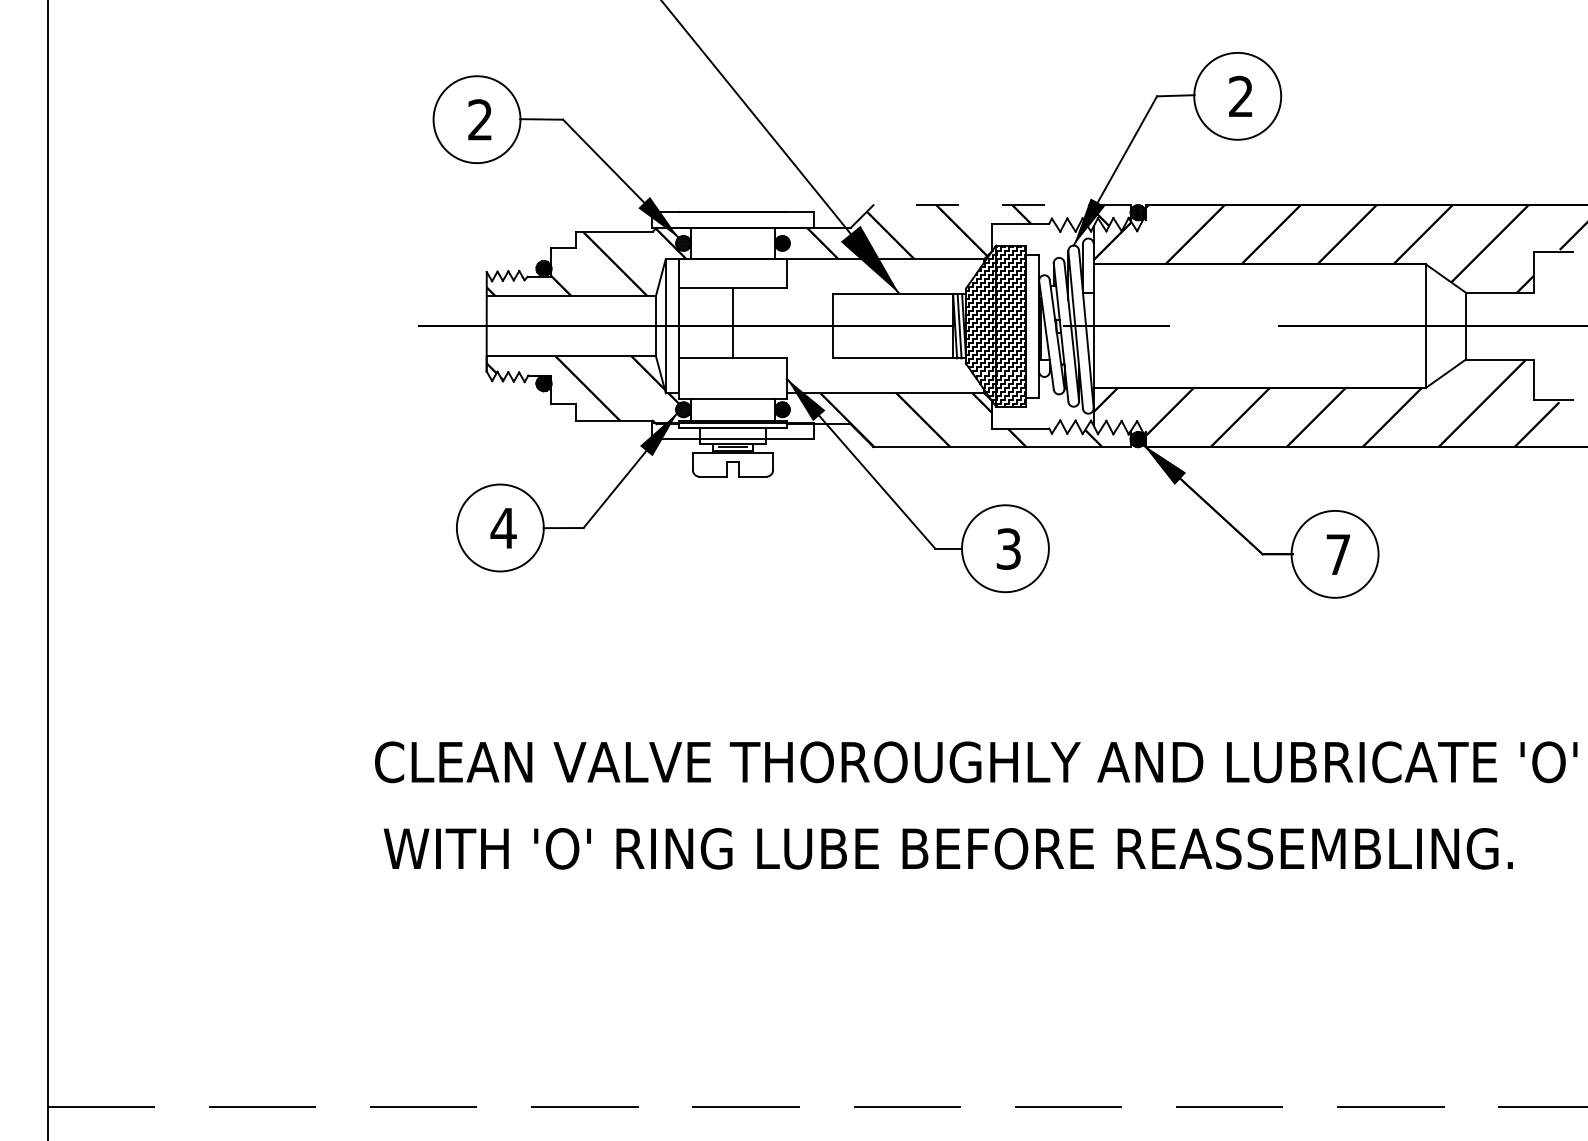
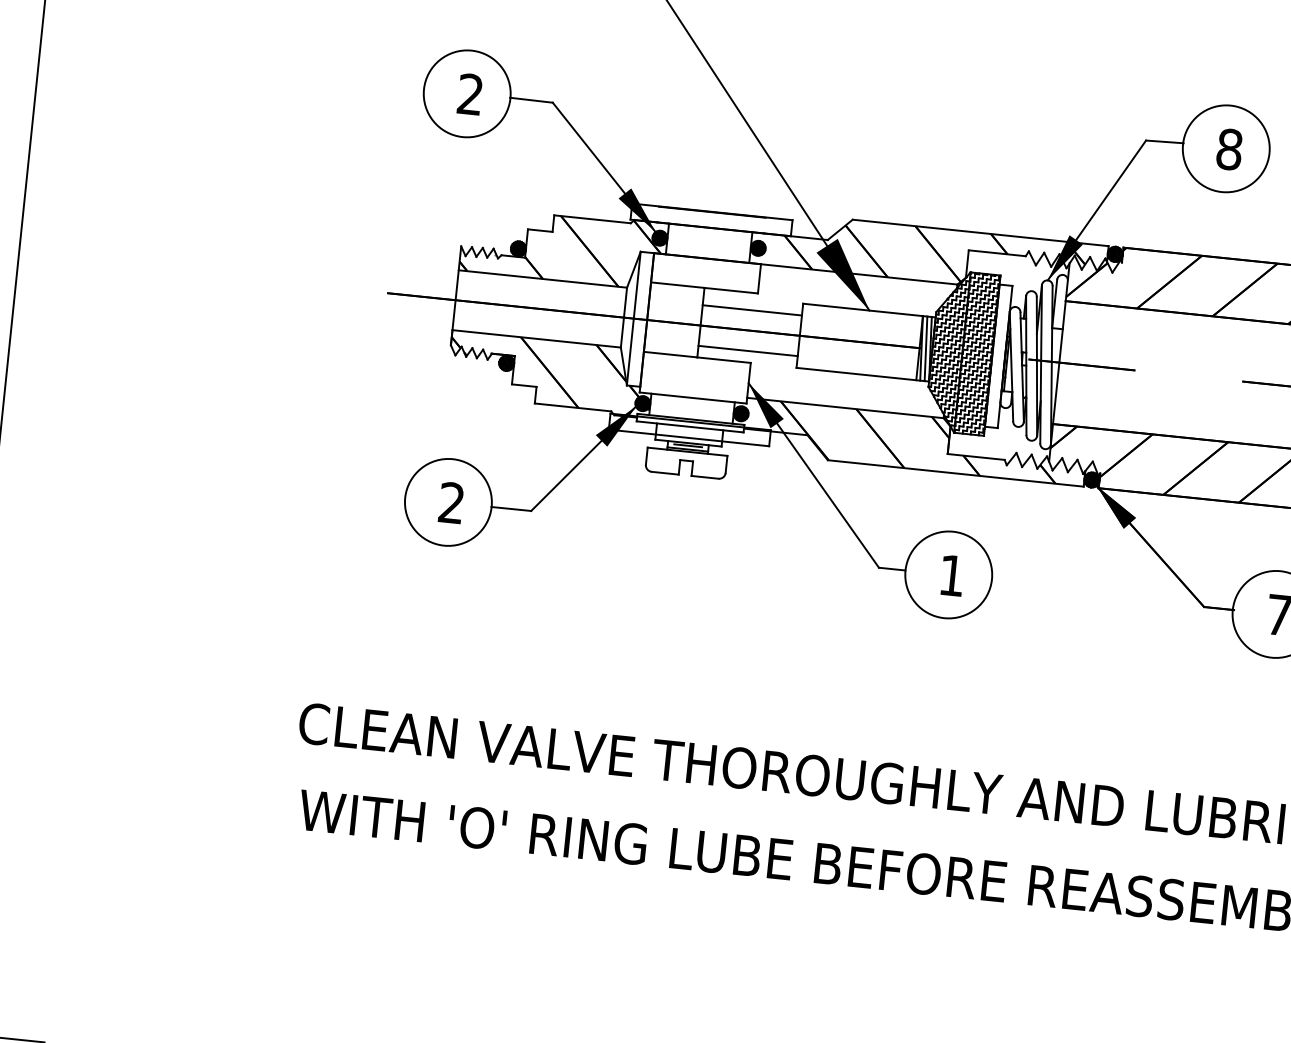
text: (1240, 96) -> (1229, 149), 2 -> 8
line: (1002, 205) -> (981, 233), dashed -> solid
line: (782, 305) -> (751, 310), added
line: (782, 346) -> (747, 350), added
text: (503, 527) -> (451, 502), 4 -> 2
text: (1008, 548) -> (951, 575), 3 -> 1

